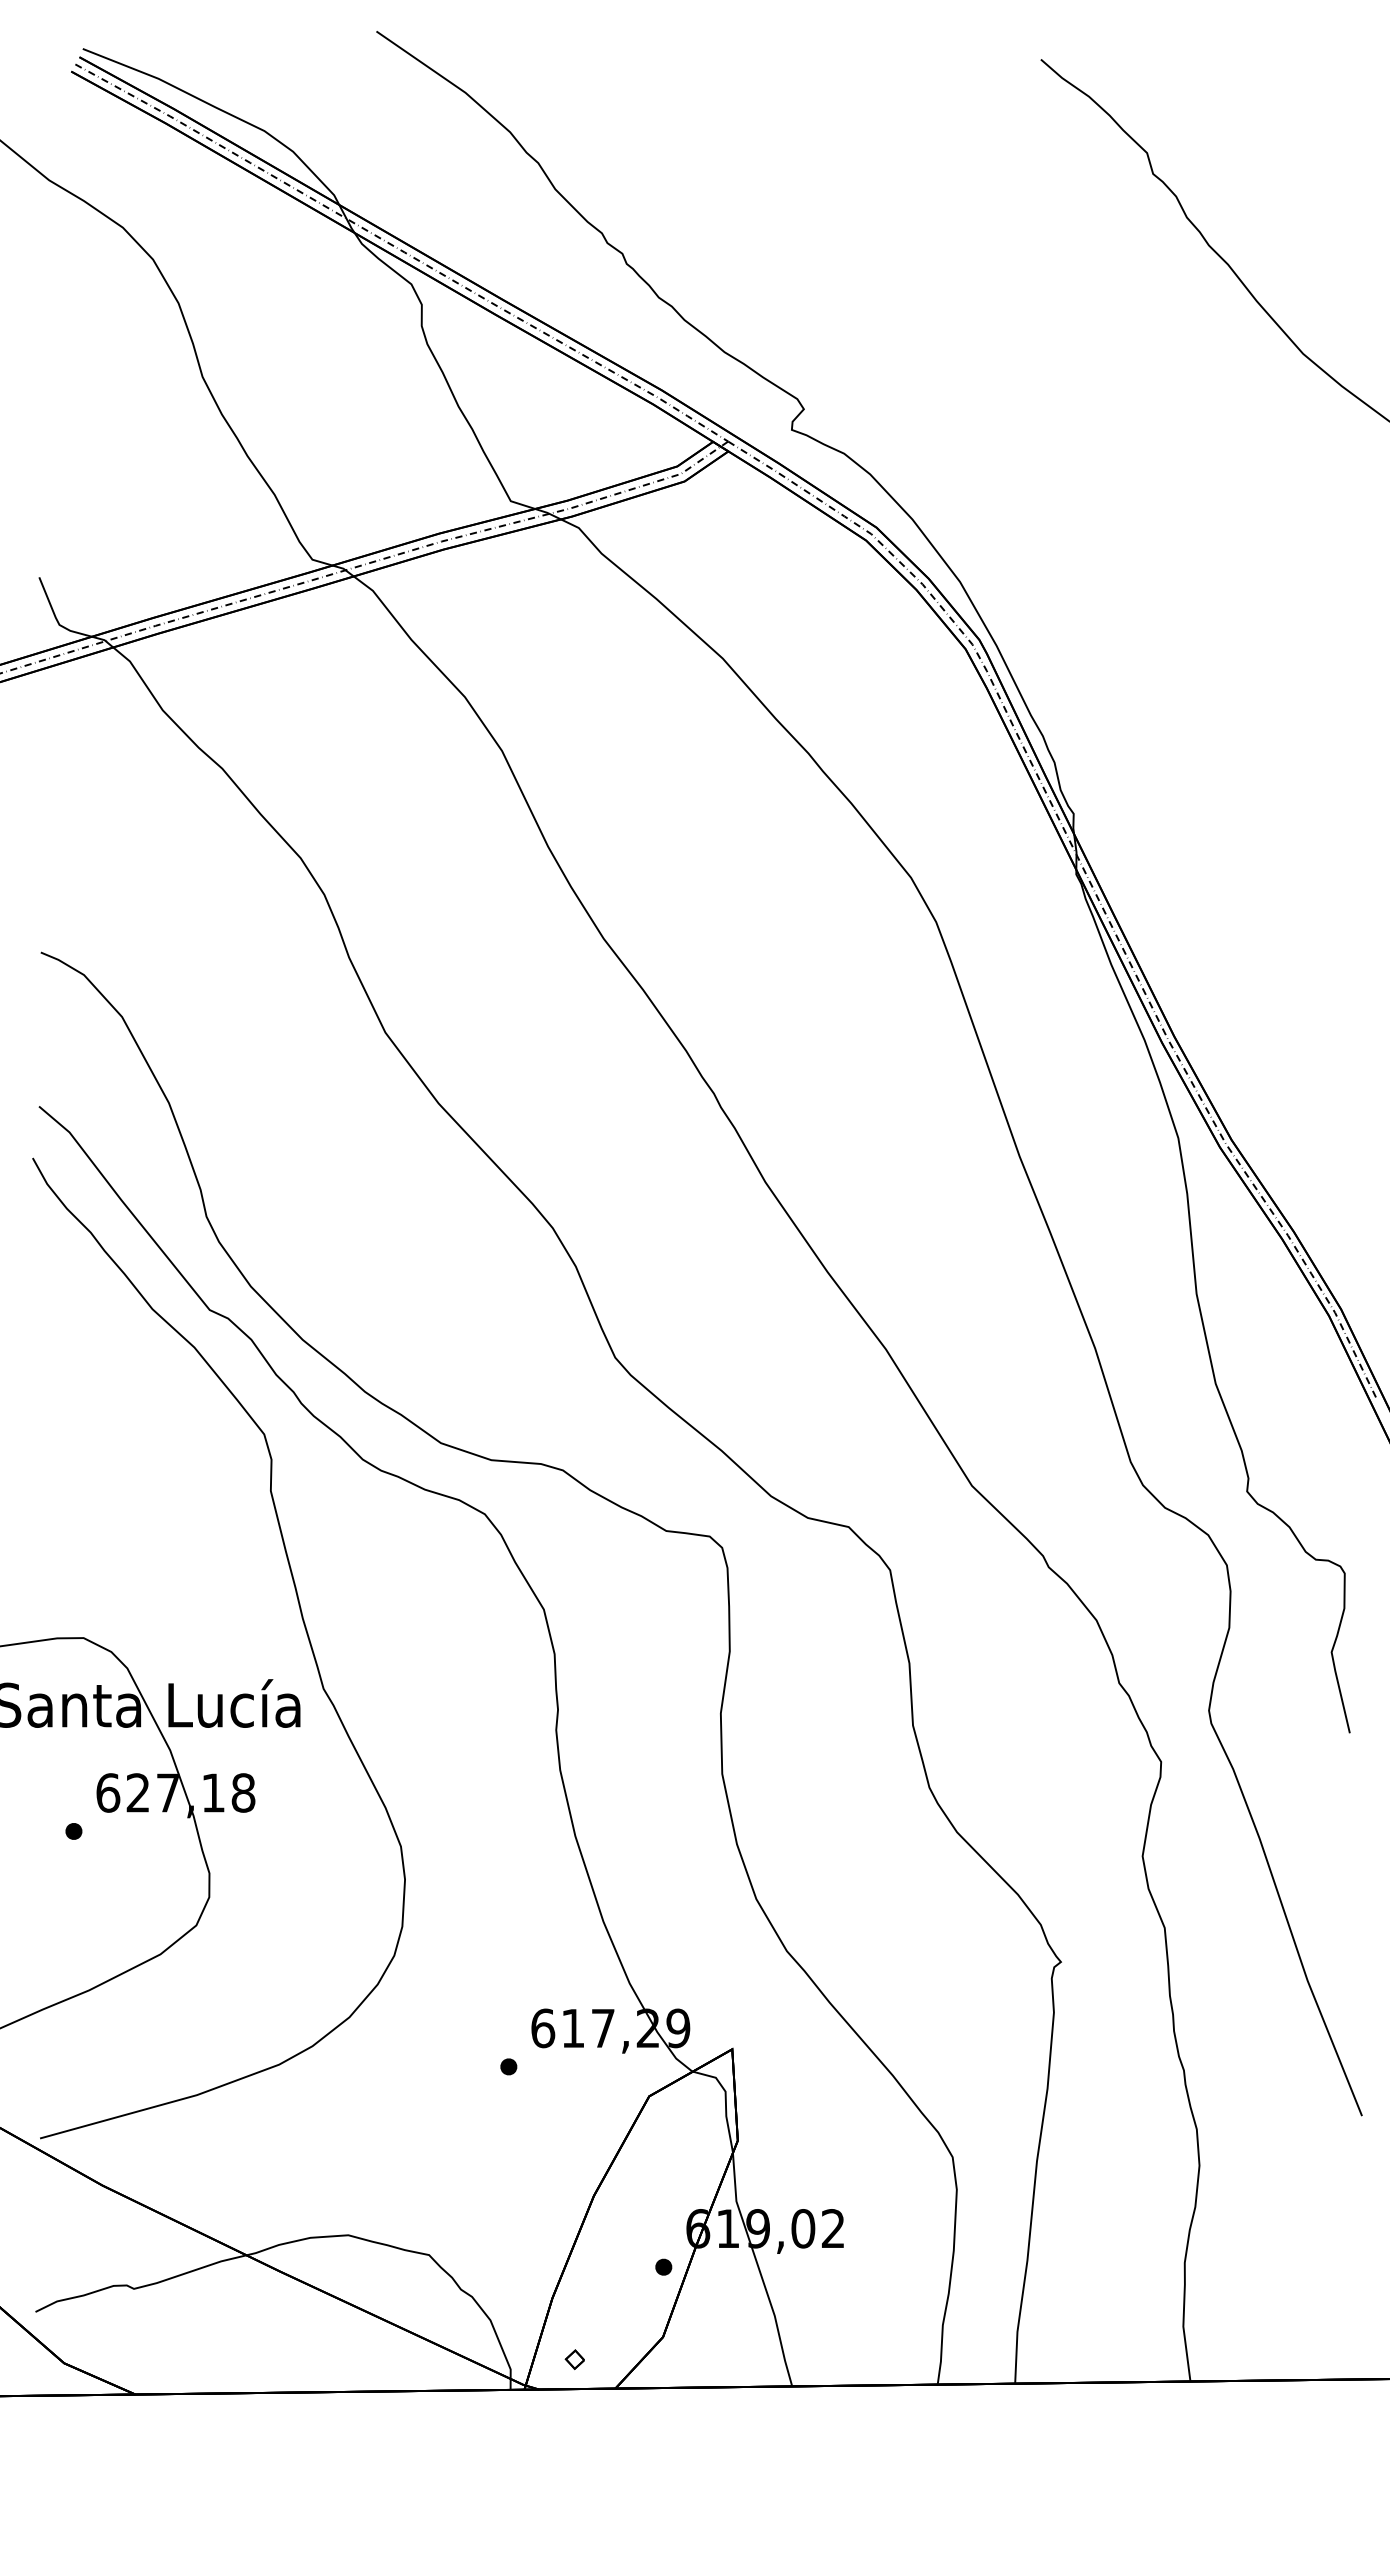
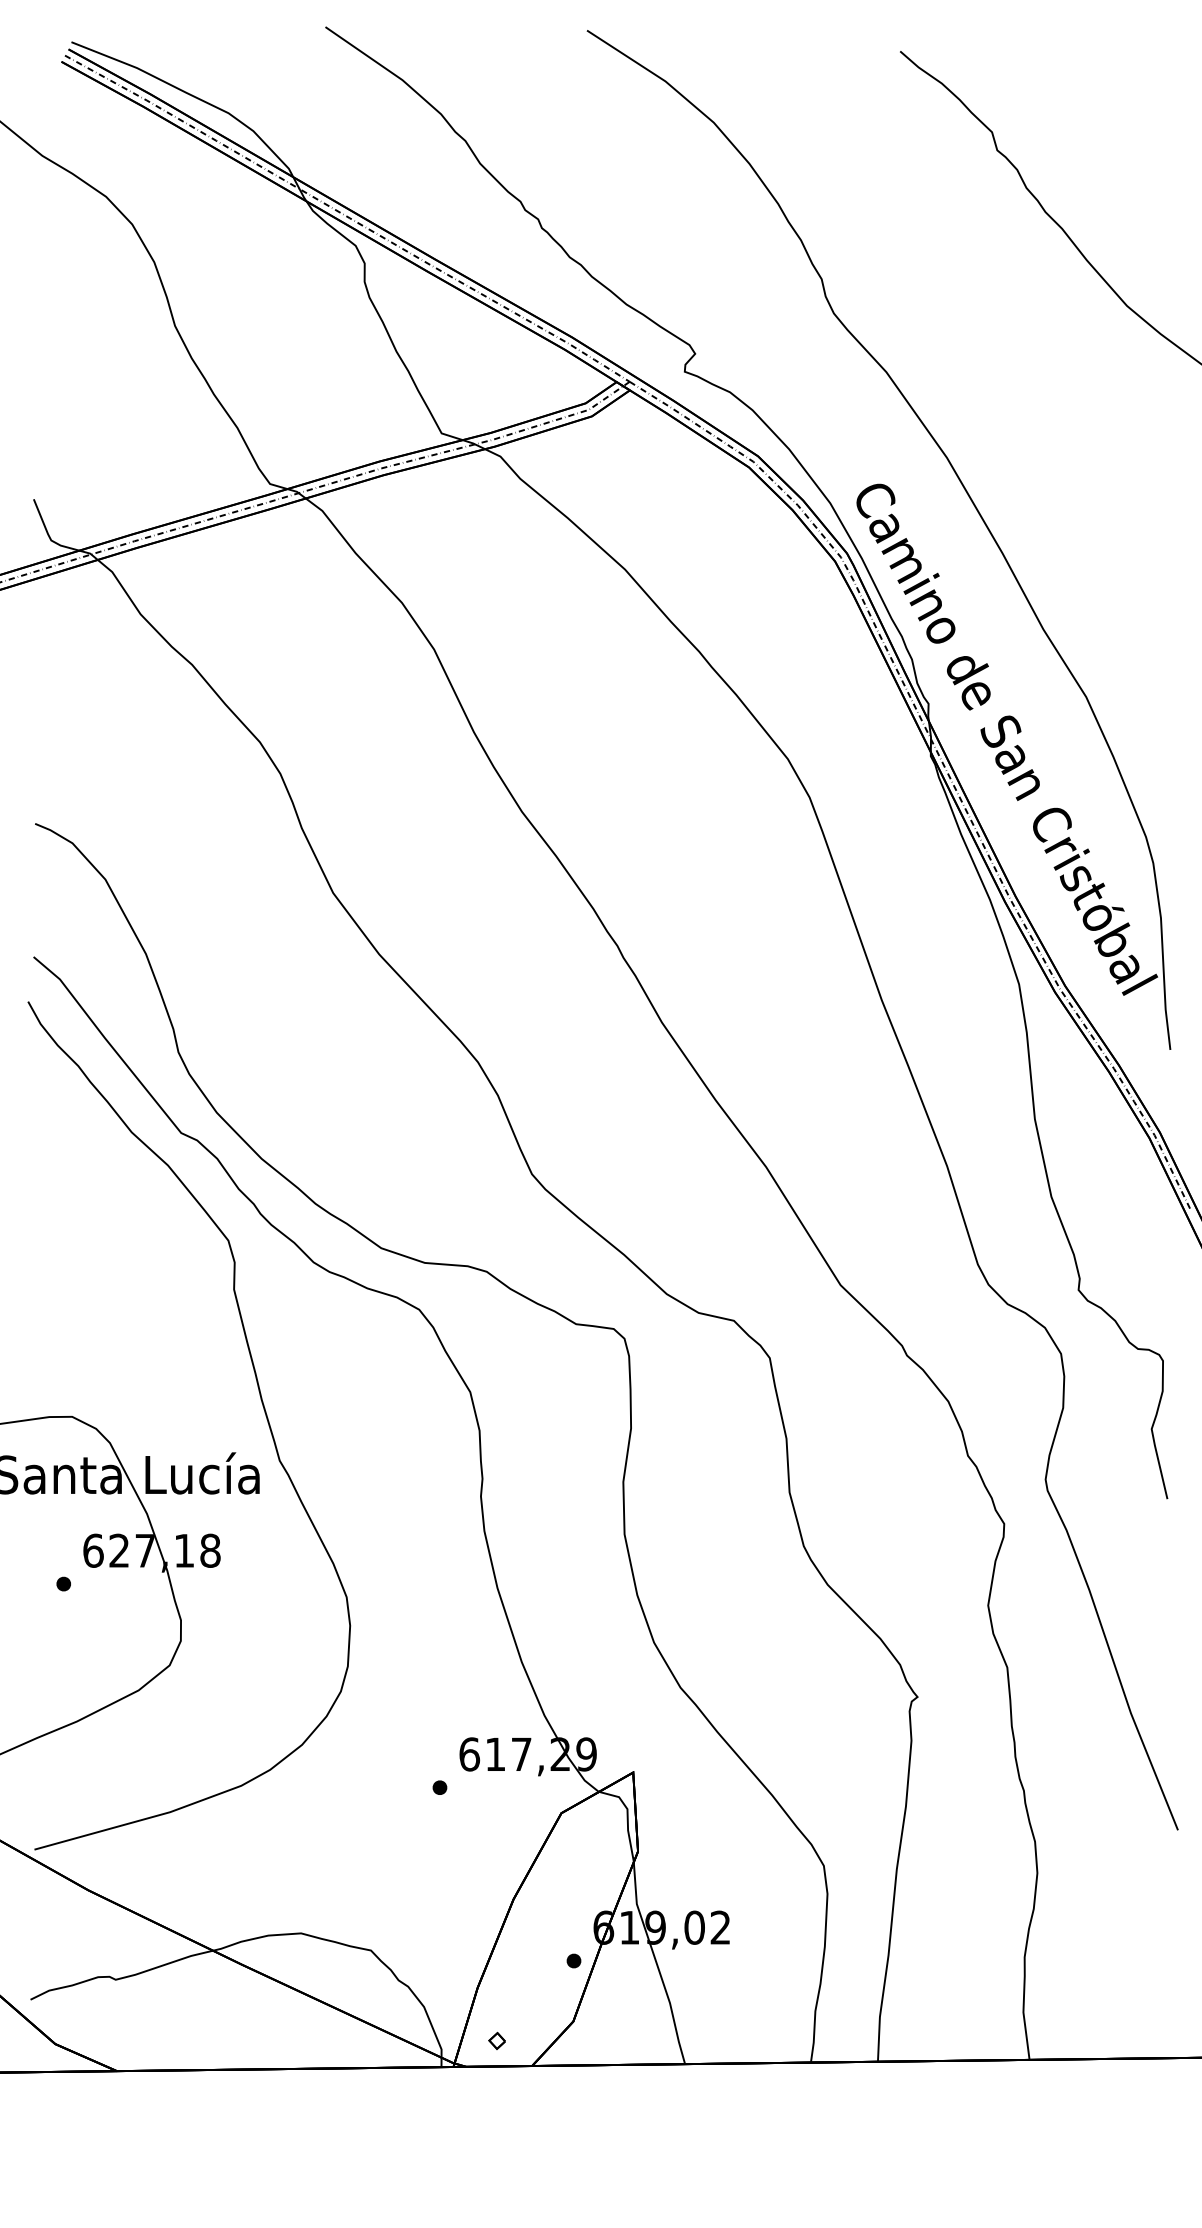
part: (1016, 623) -> (879, 539), added

